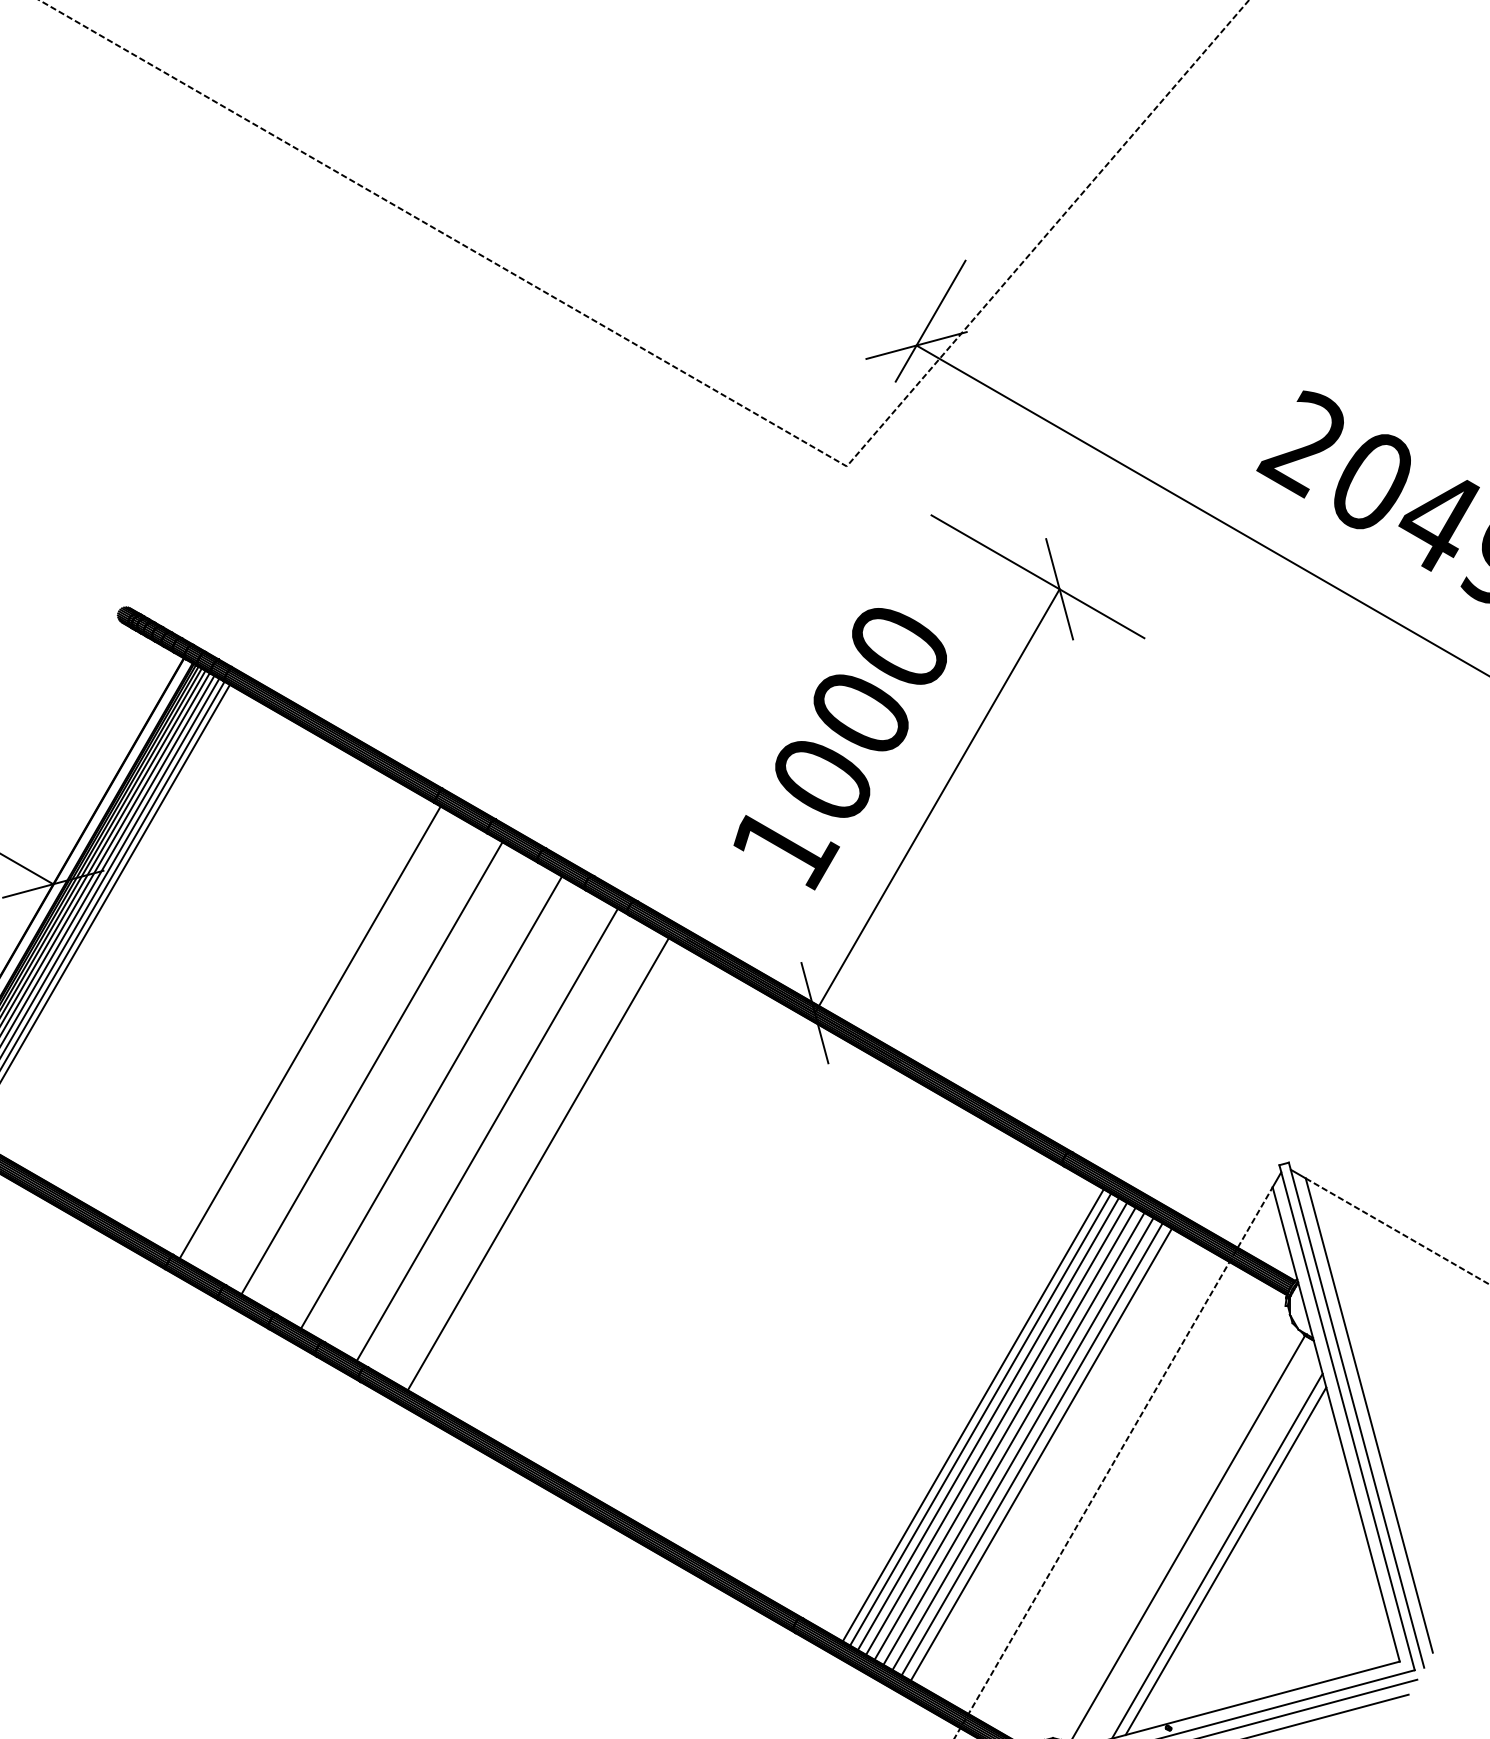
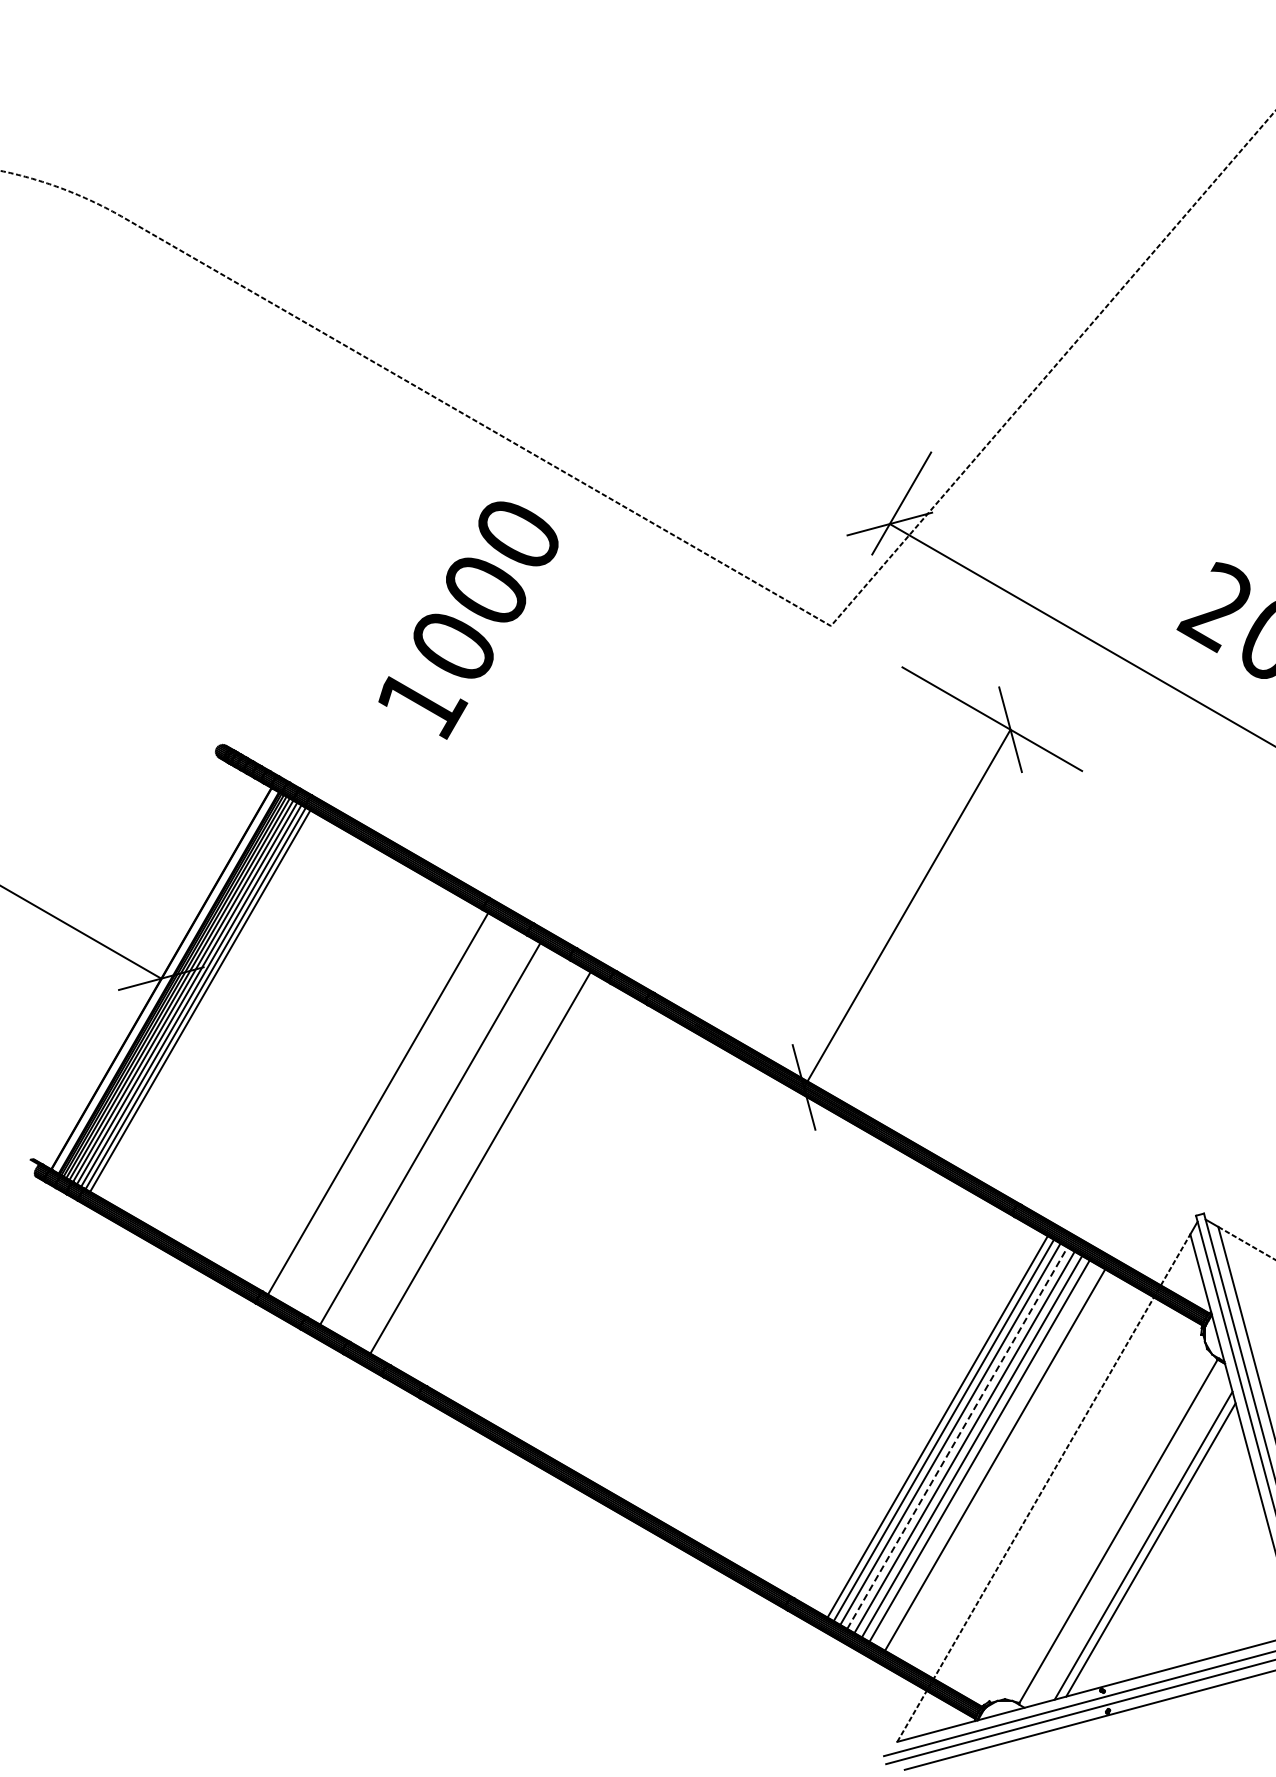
text: (840, 748) -> (468, 620), moved
line: (487, 1134) -> (527, 1189), removed
line: (538, 1163) -> (570, 1214), removed
line: (996, 1427) -> (957, 1437), solid -> dashed
line: (1032, 1449) -> (987, 1455), removed

